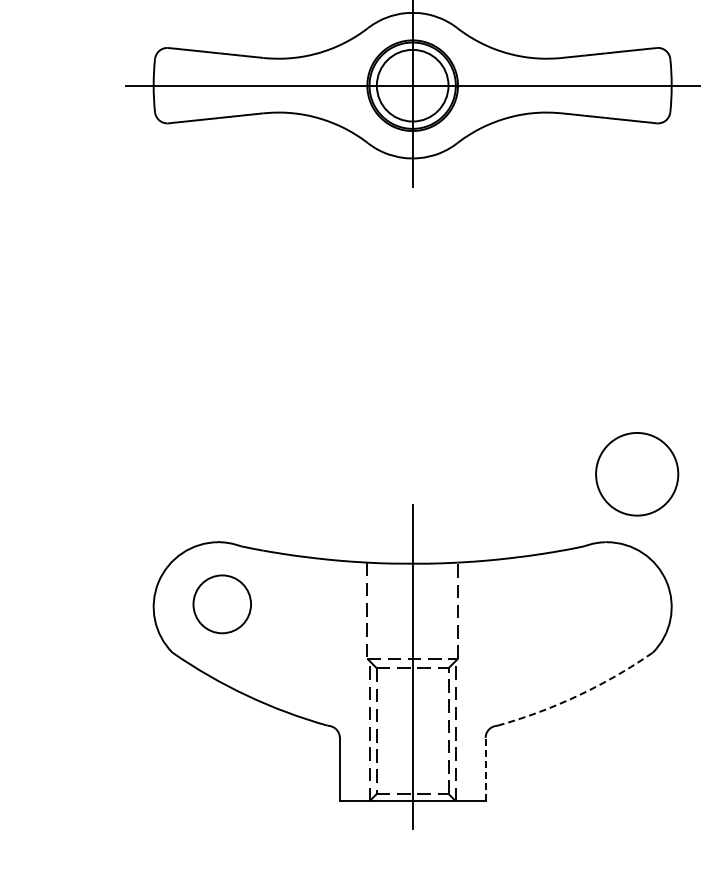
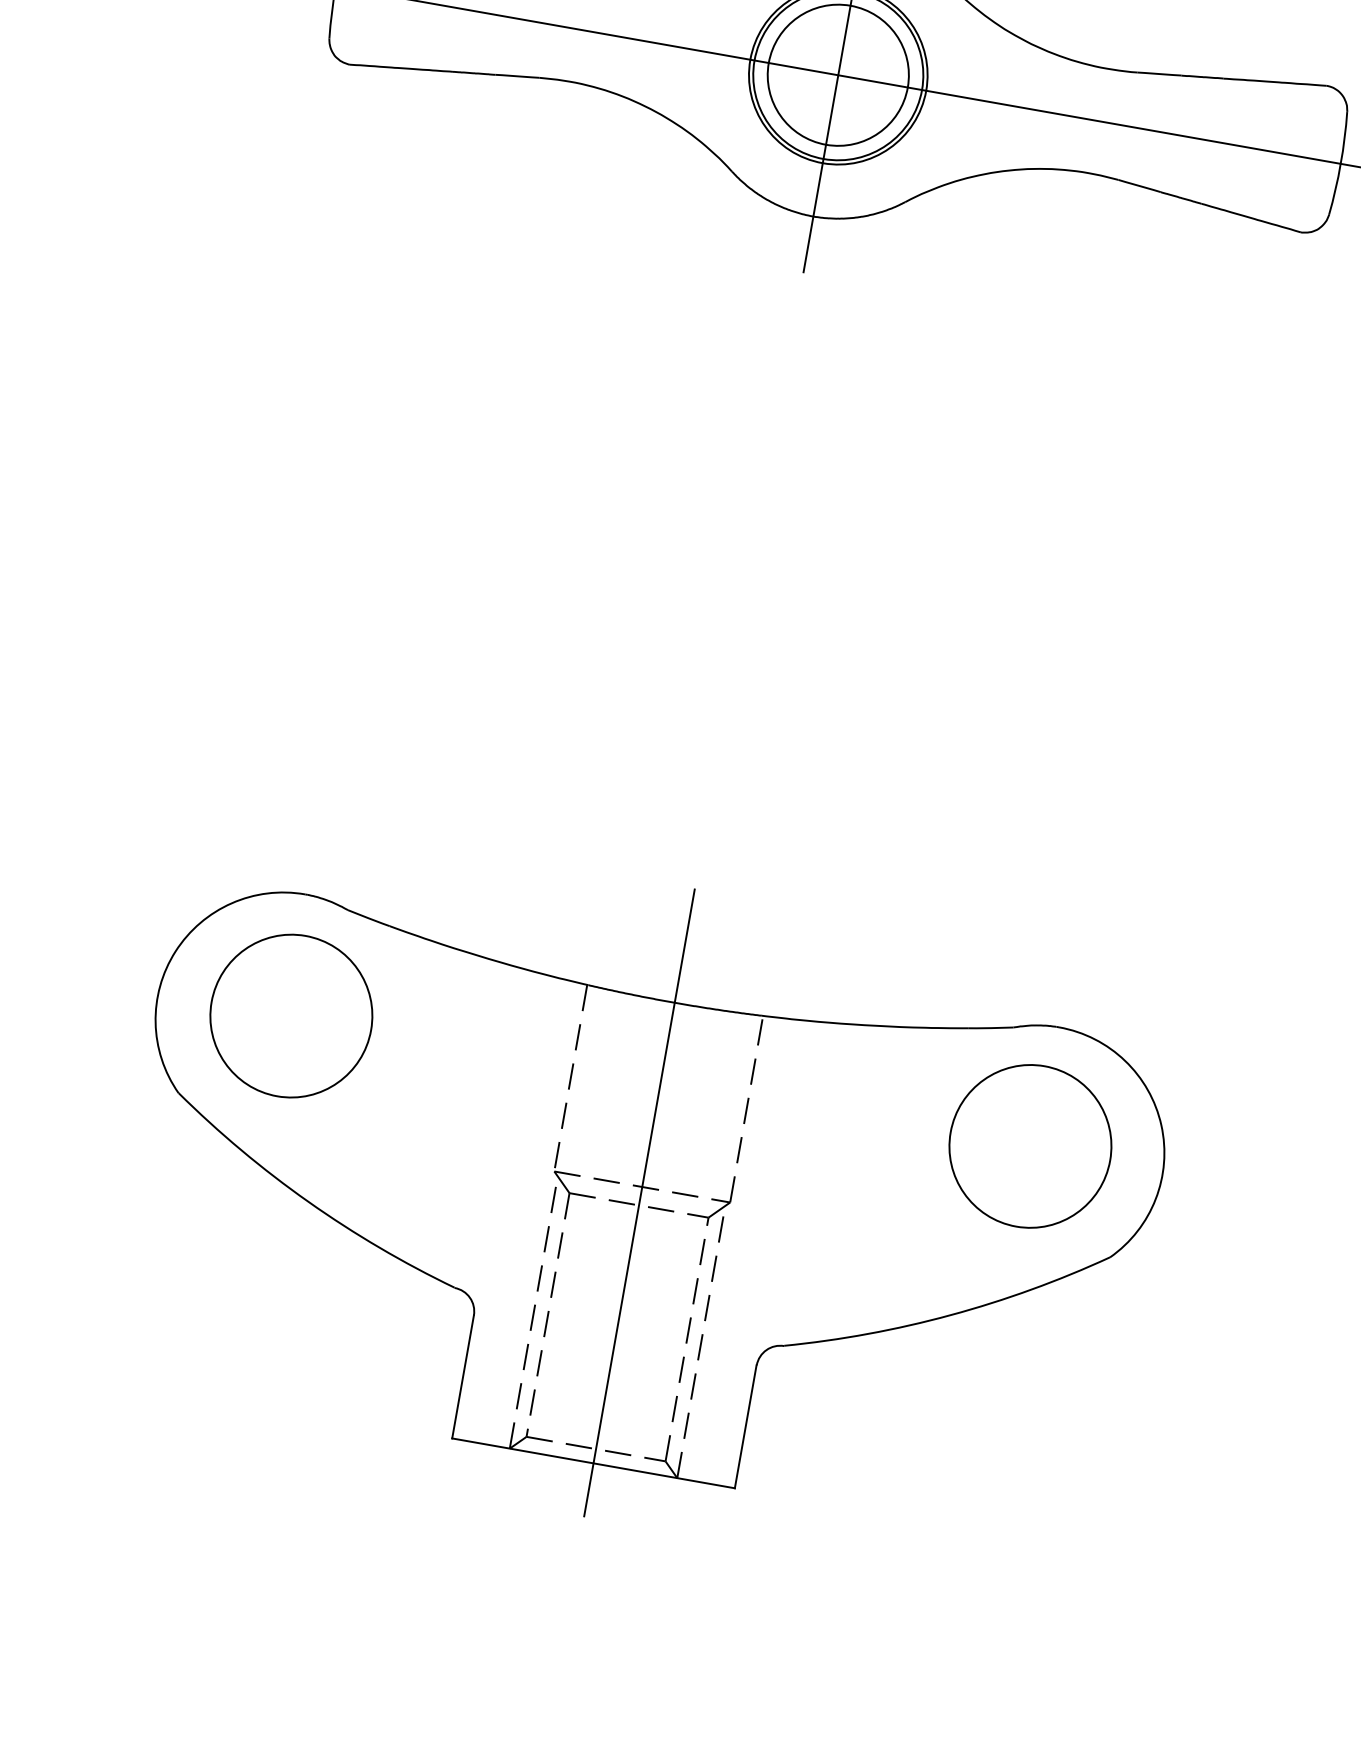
part: (637, 474) -> (1031, 1146), moved
part: (222, 604) -> (291, 1016), size x1.43
arc: (578, 695) -> (951, 1314), dashed -> solid
line: (485, 769) -> (745, 1426), dashed -> solid

